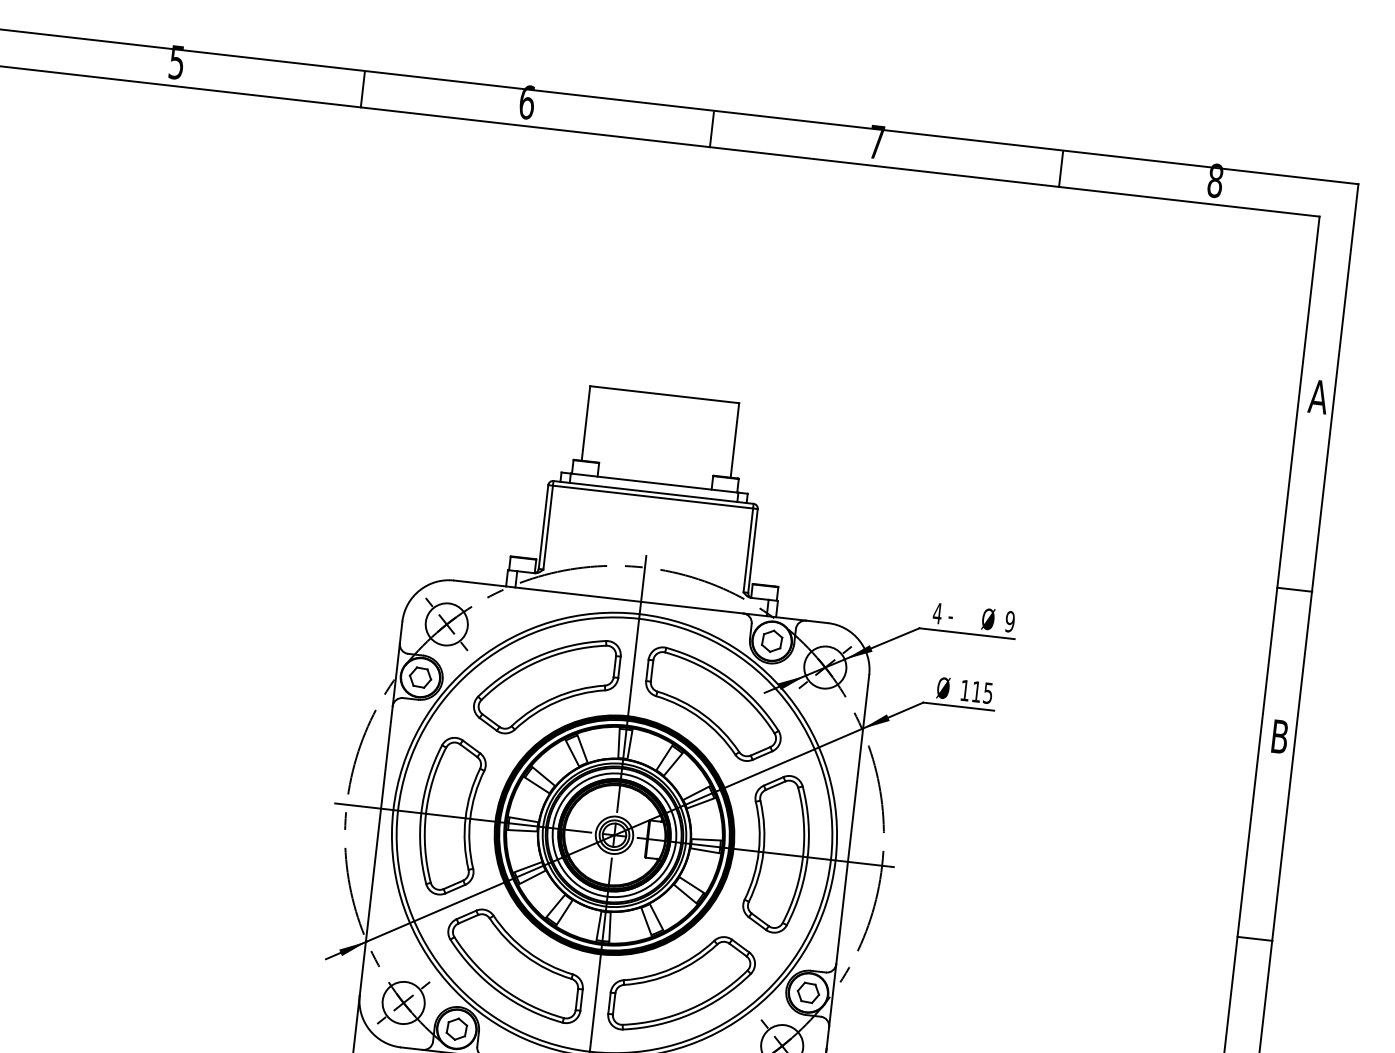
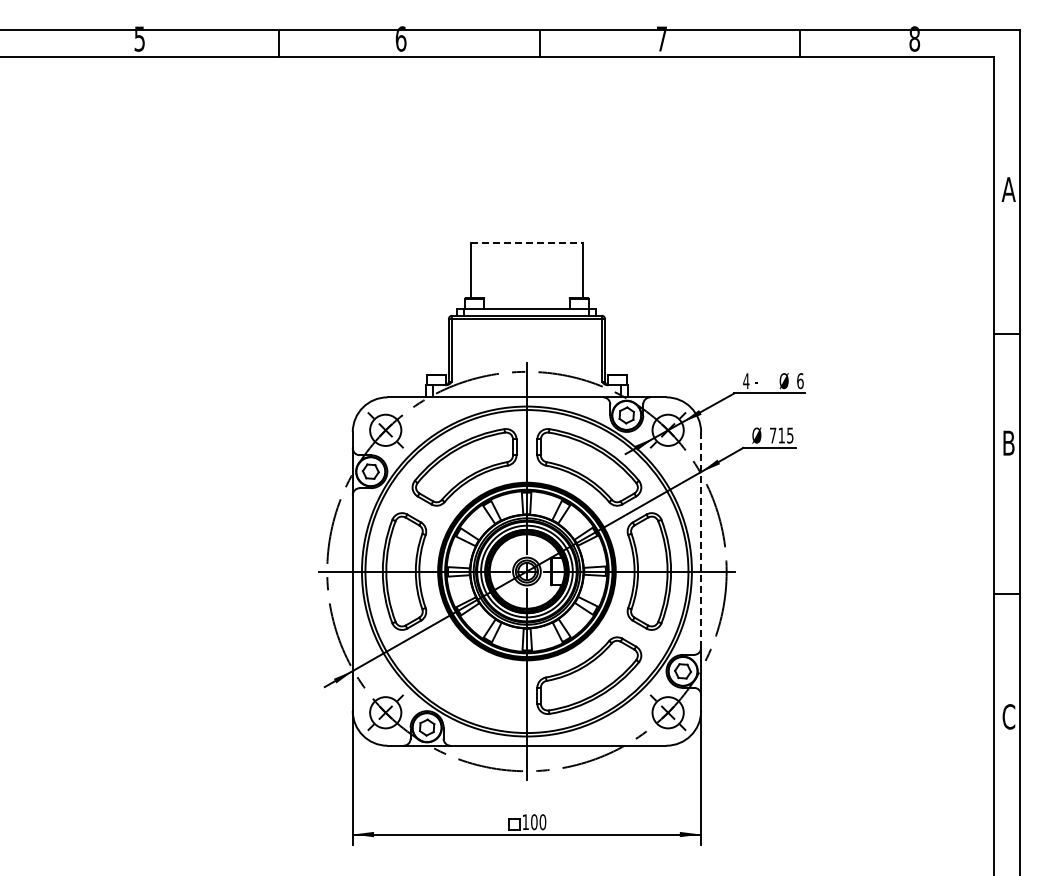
line: (664, 394) -> (526, 242), solid -> dashed
text: (1010, 622) -> (800, 381), 9 -> 6
text: (965, 690) -> (773, 435), 115 -> 715
line: (853, 820) -> (701, 540), solid -> dashed
part: (514, 965) -> (464, 675), removed

